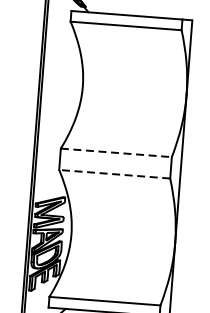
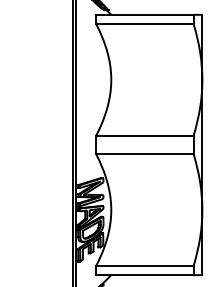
line: (115, 152) -> (144, 135), dashed -> solid
line: (114, 174) -> (144, 154), dashed -> solid

